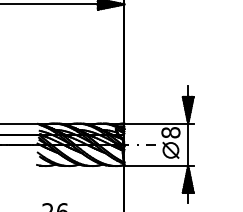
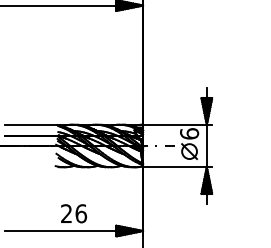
text: (170, 132) -> (189, 133), 8 -> 6

